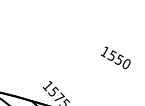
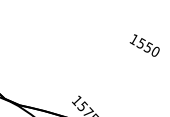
text: (115, 57) -> (144, 45), moved

